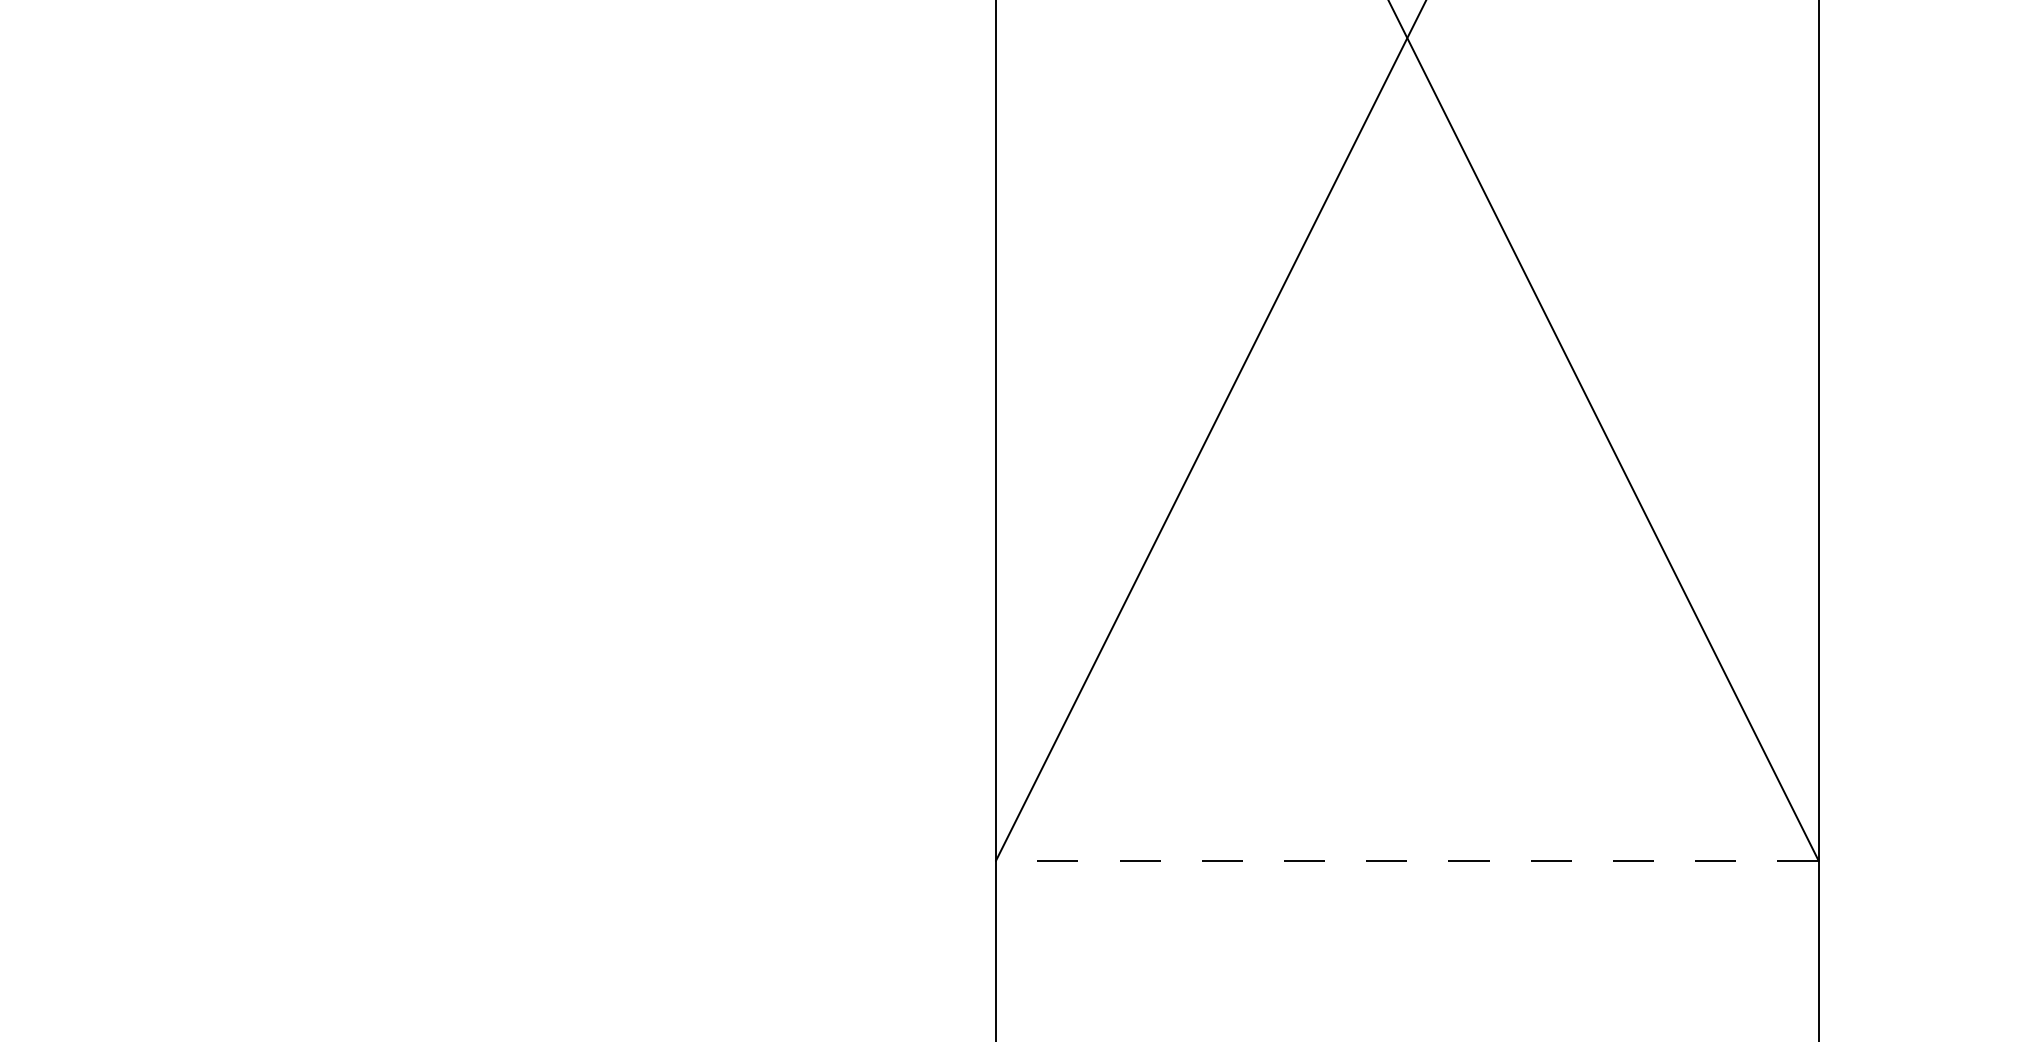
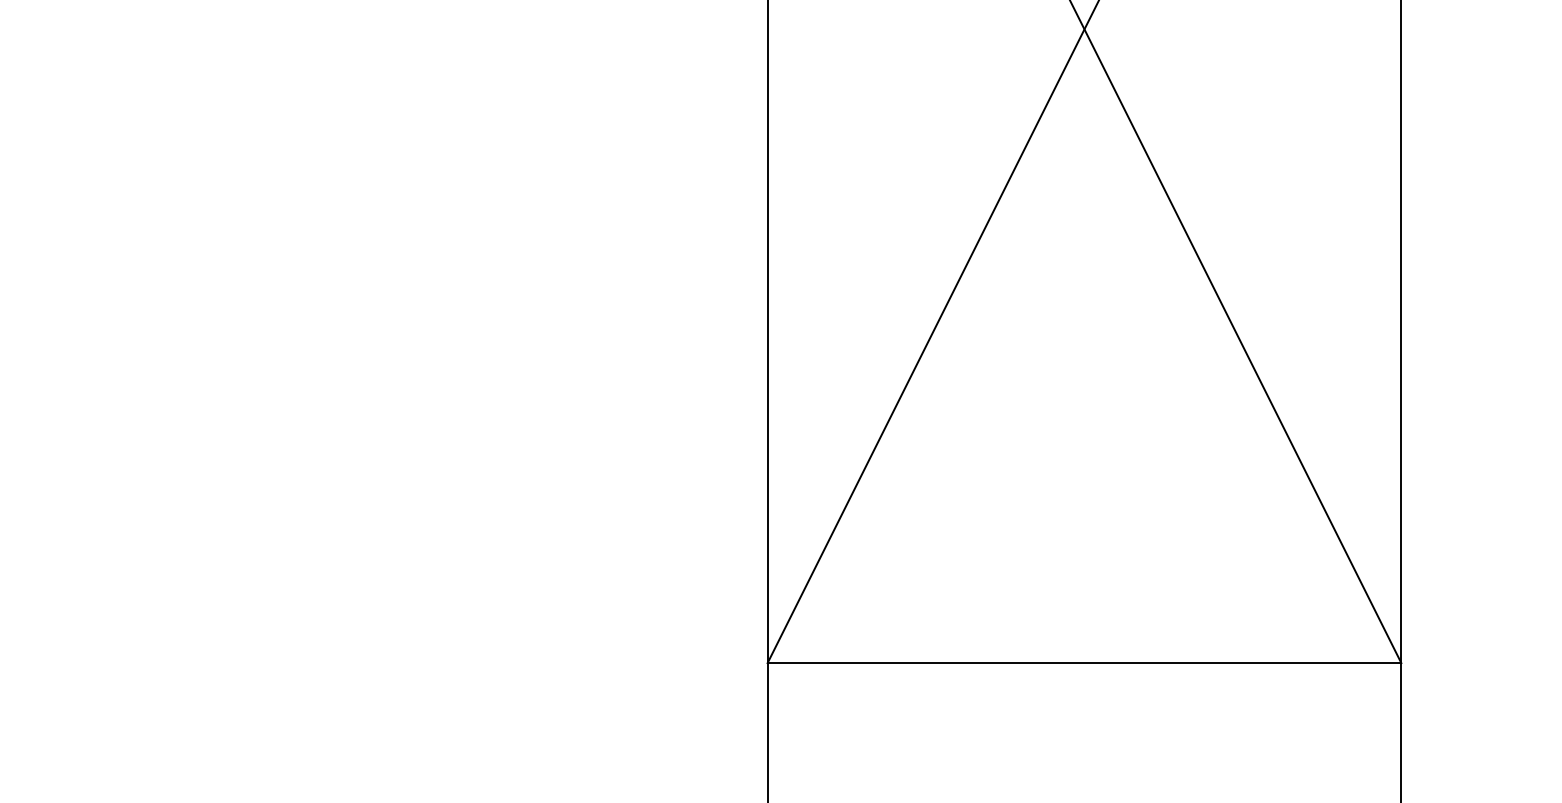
line: (1406, 860) -> (1083, 663), dashed -> solid

